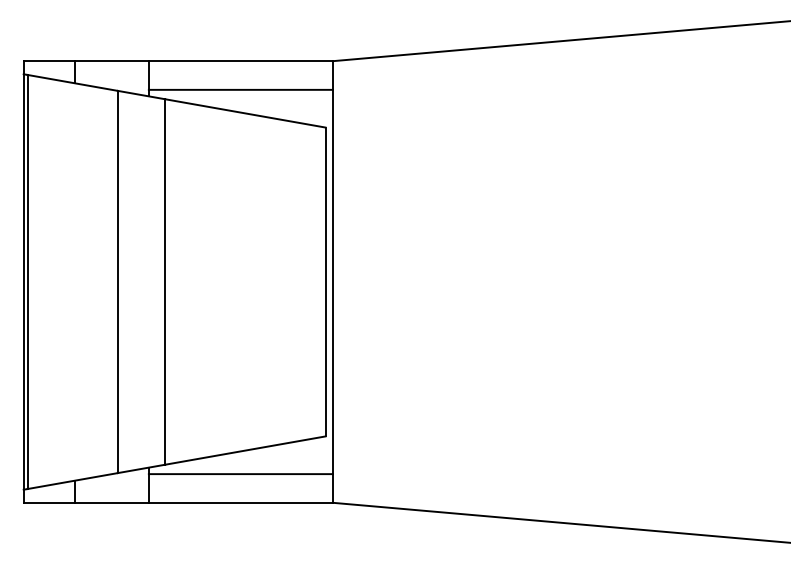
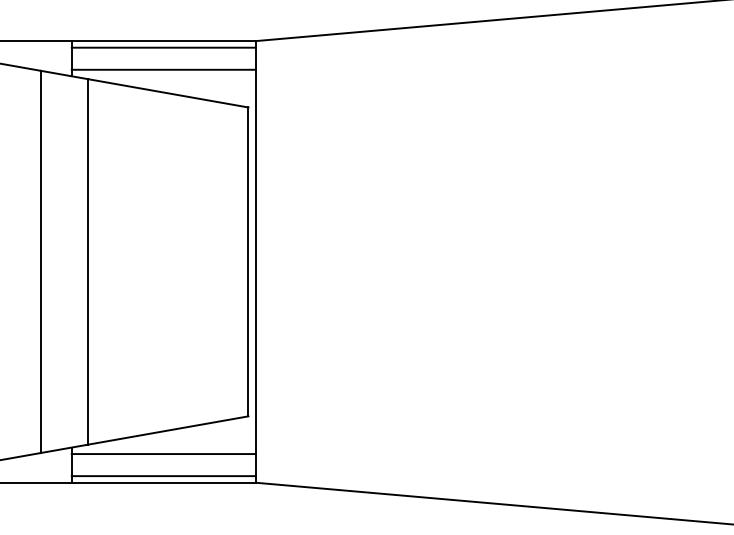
line: (240, 67) -> (163, 47), added
line: (240, 496) -> (163, 476), added

